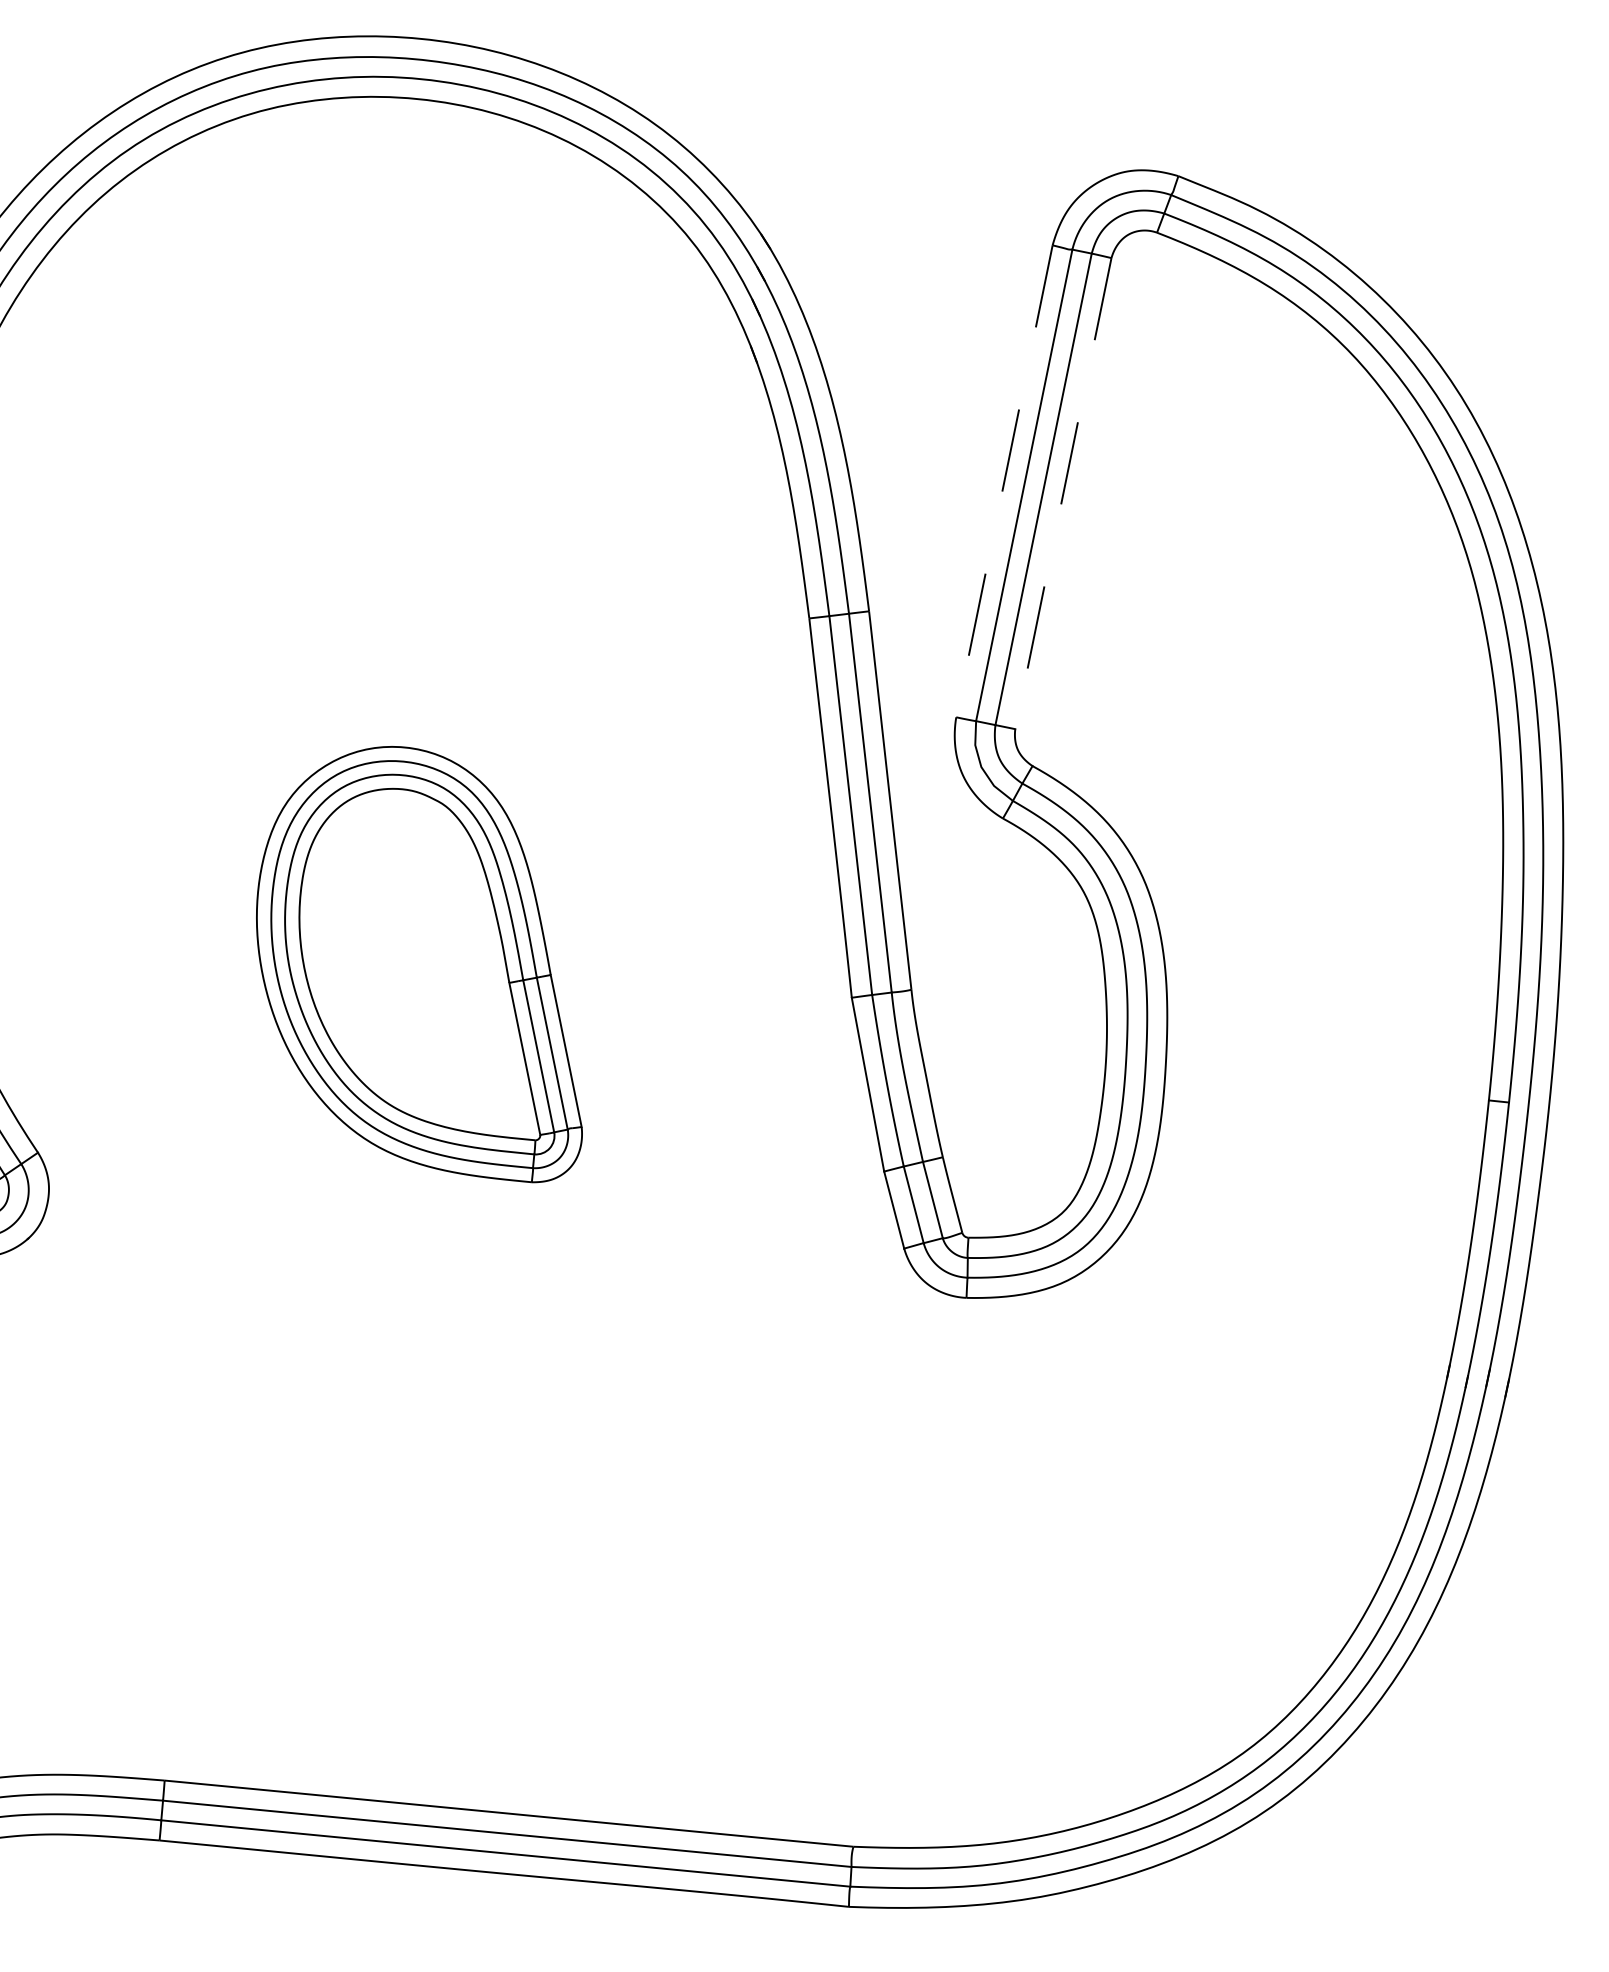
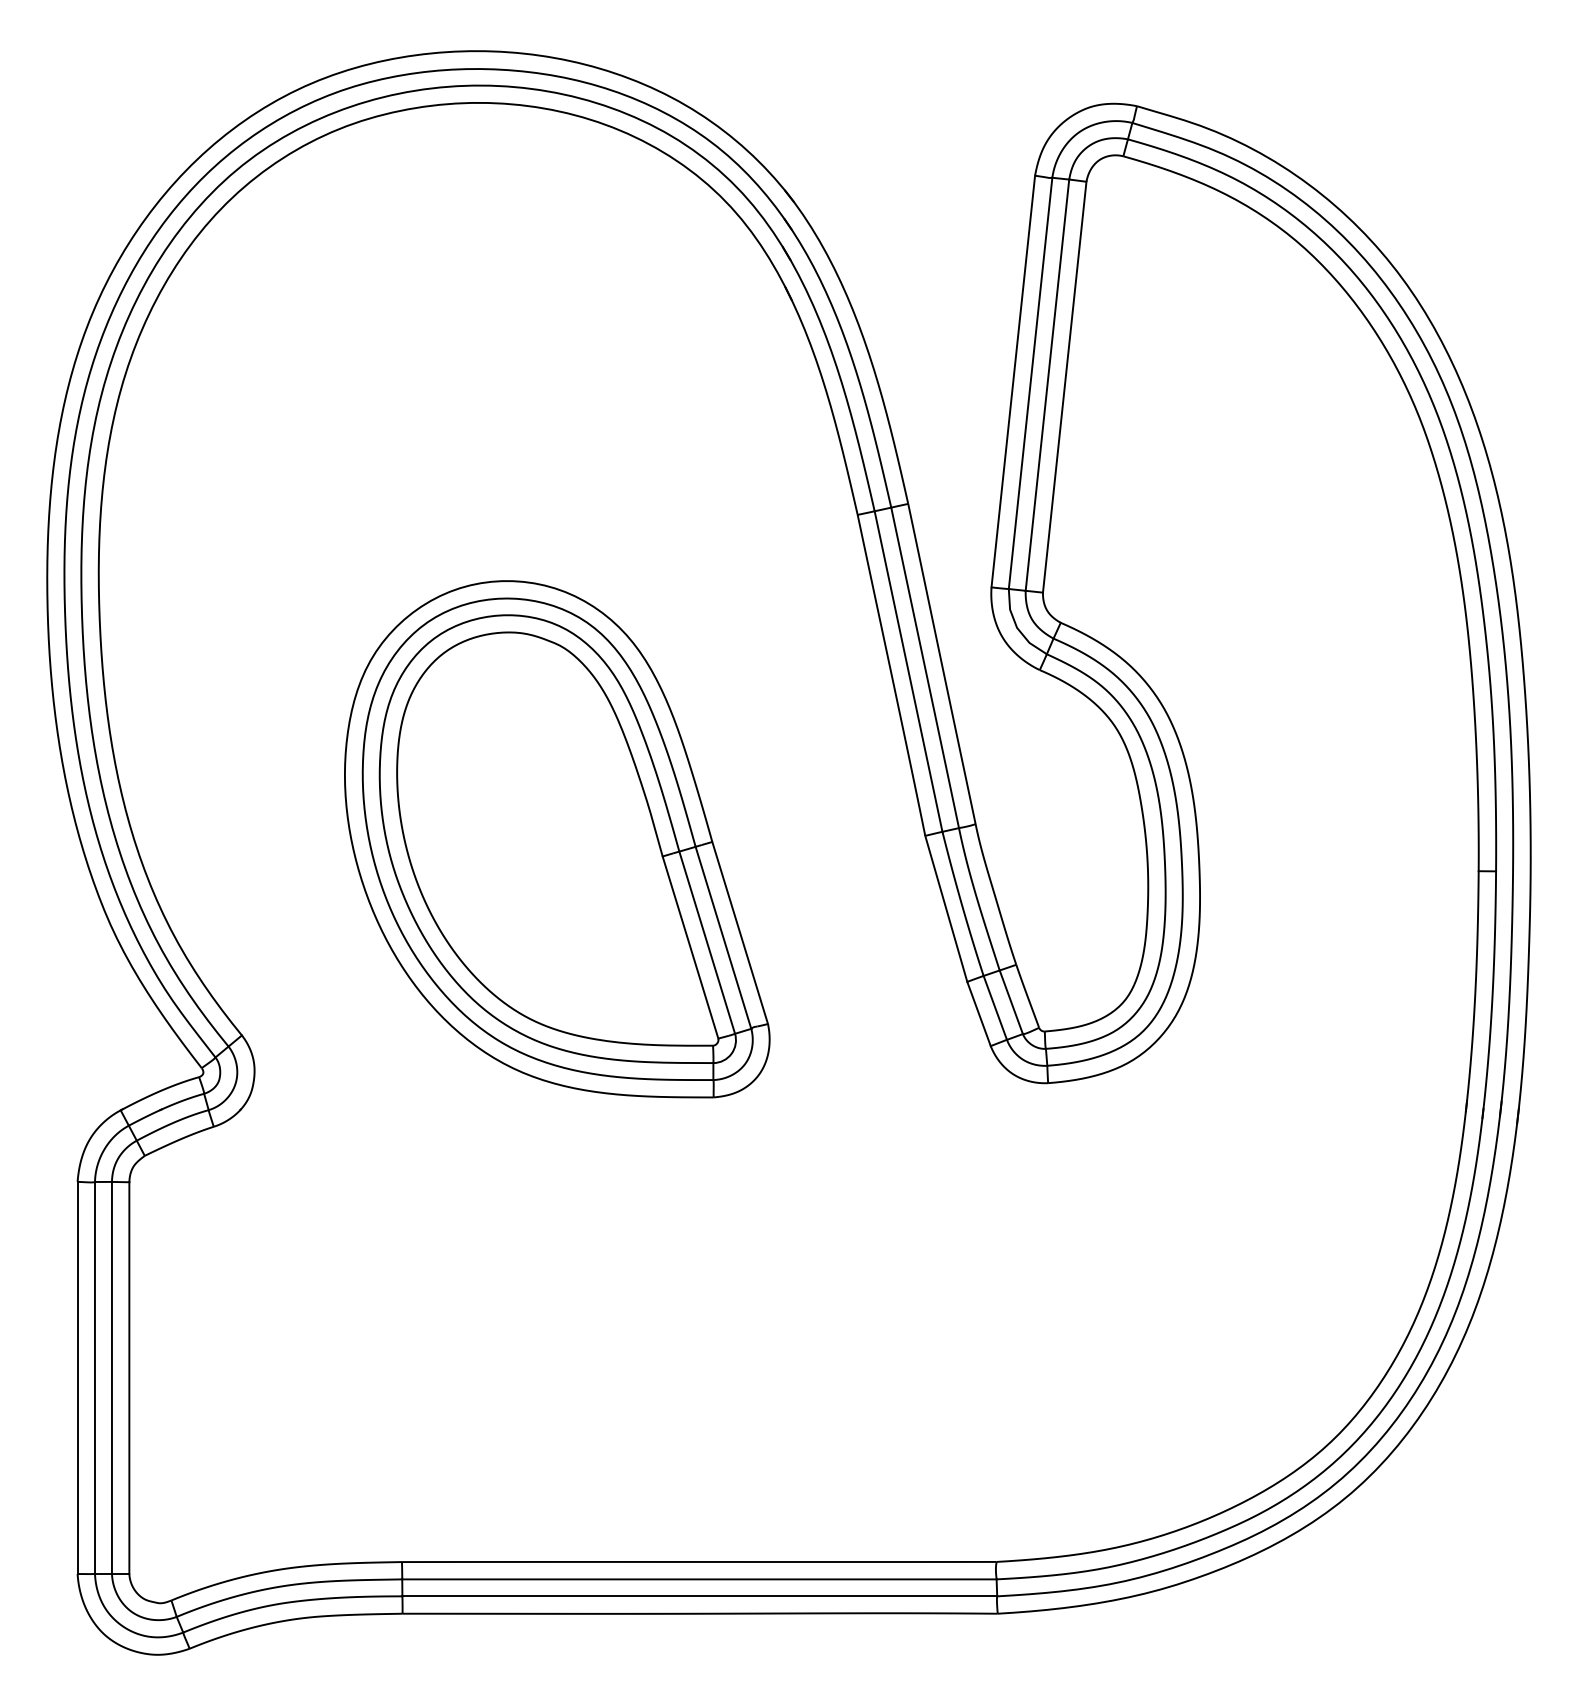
line: (1004, 481) -> (1013, 381), dashed -> solid
line: (1063, 493) -> (1064, 387), dashed -> solid
part: (425, 960) -> (557, 839), size x1.43

